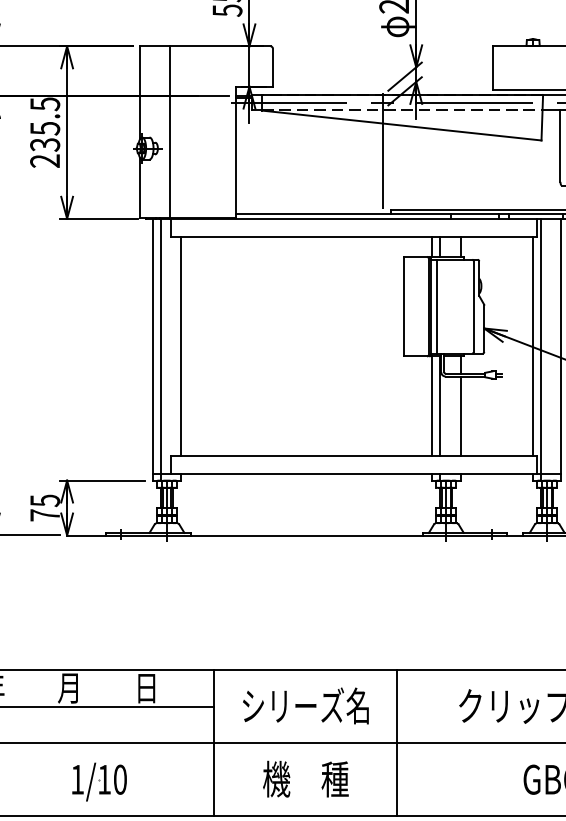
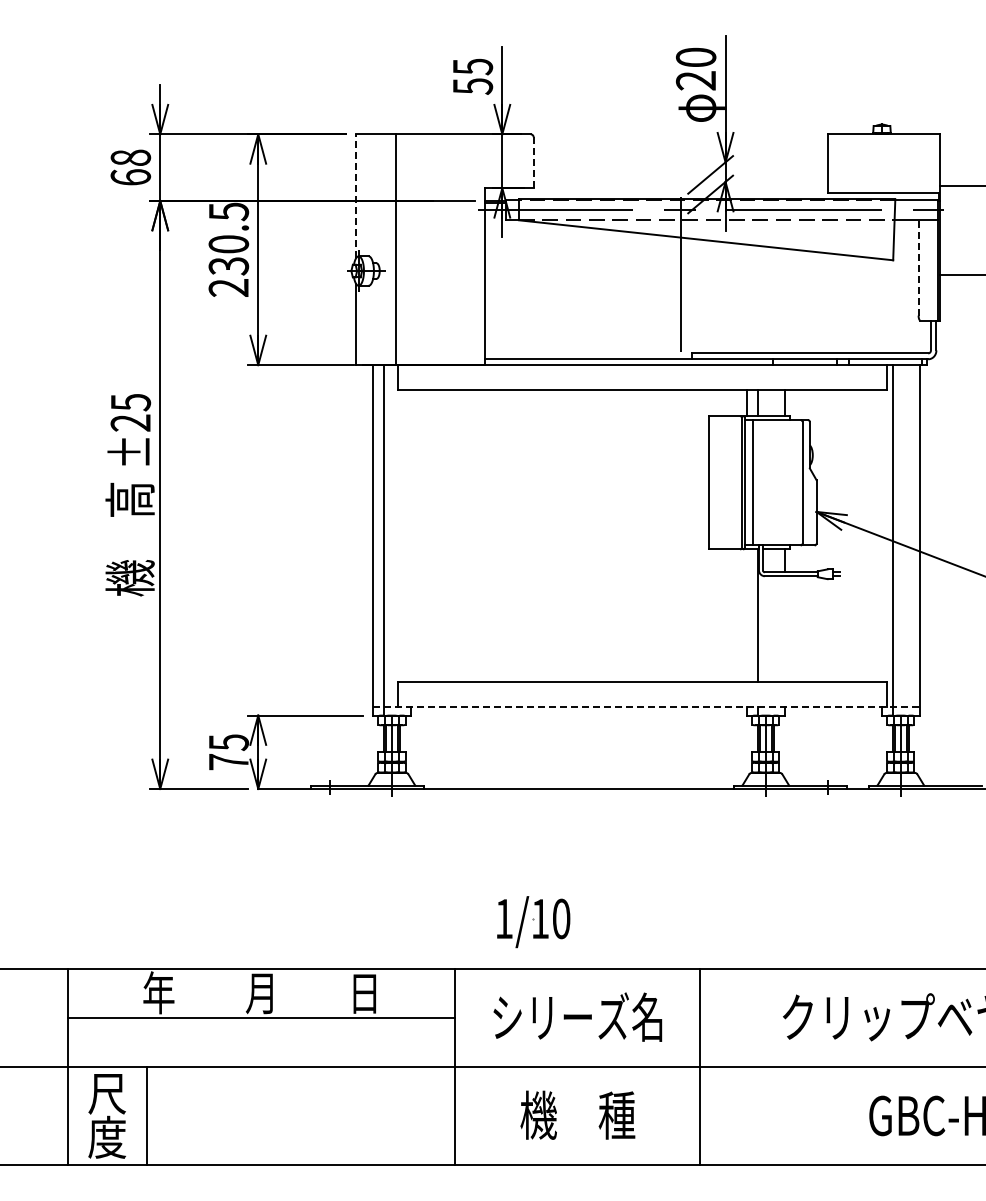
line: (272, 67) -> (533, 162), solid -> dashed
line: (140, 92) -> (356, 196), solid -> dashed
text: (44, 128) -> (228, 244), 235.5 -> 230.5
line: (560, 145) -> (918, 267), solid -> dashed
line: (180, 346) -> (410, 535), removed
line: (532, 346) -> (881, 535), removed
line: (431, 405) -> (746, 615), removed
line: (460, 416) -> (784, 629), removed
line: (357, 473) -> (646, 706), solid -> dashed
part: (99, 782) -> (533, 922), moved

